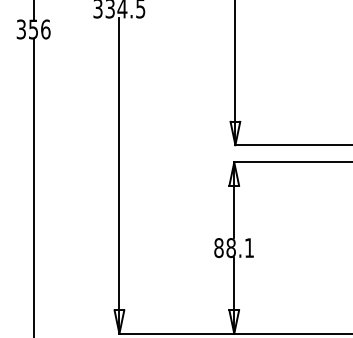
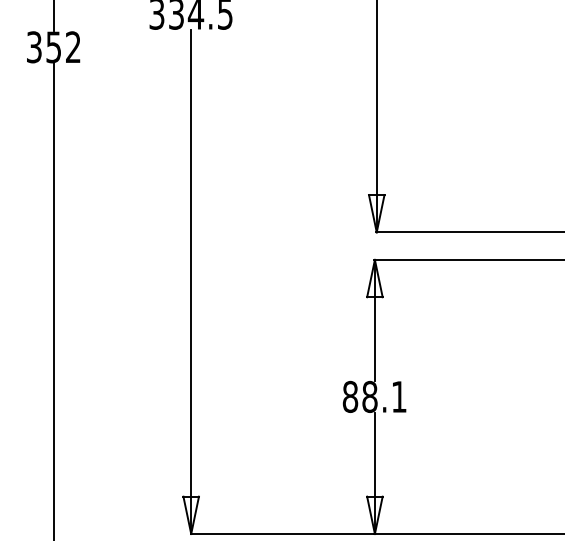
text: (45, 29) -> (72, 47), 356 -> 352

